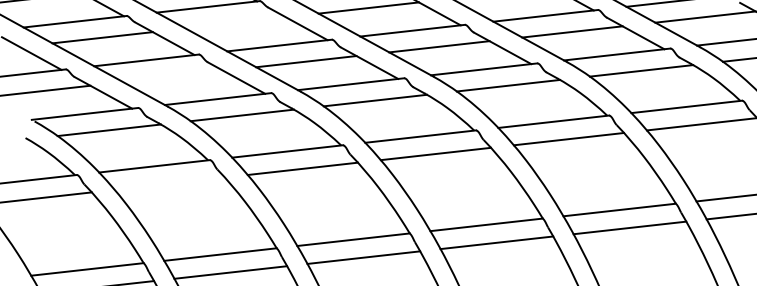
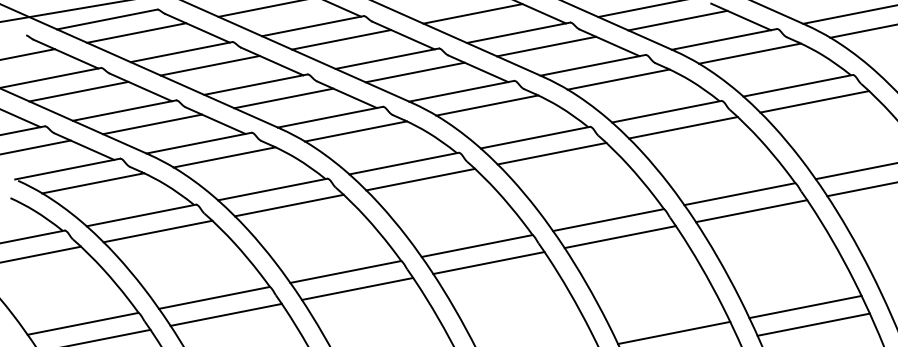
line: (234, 22) -> (209, 65), added
line: (173, 76) -> (152, 124), added
line: (169, 183) -> (157, 231), added

